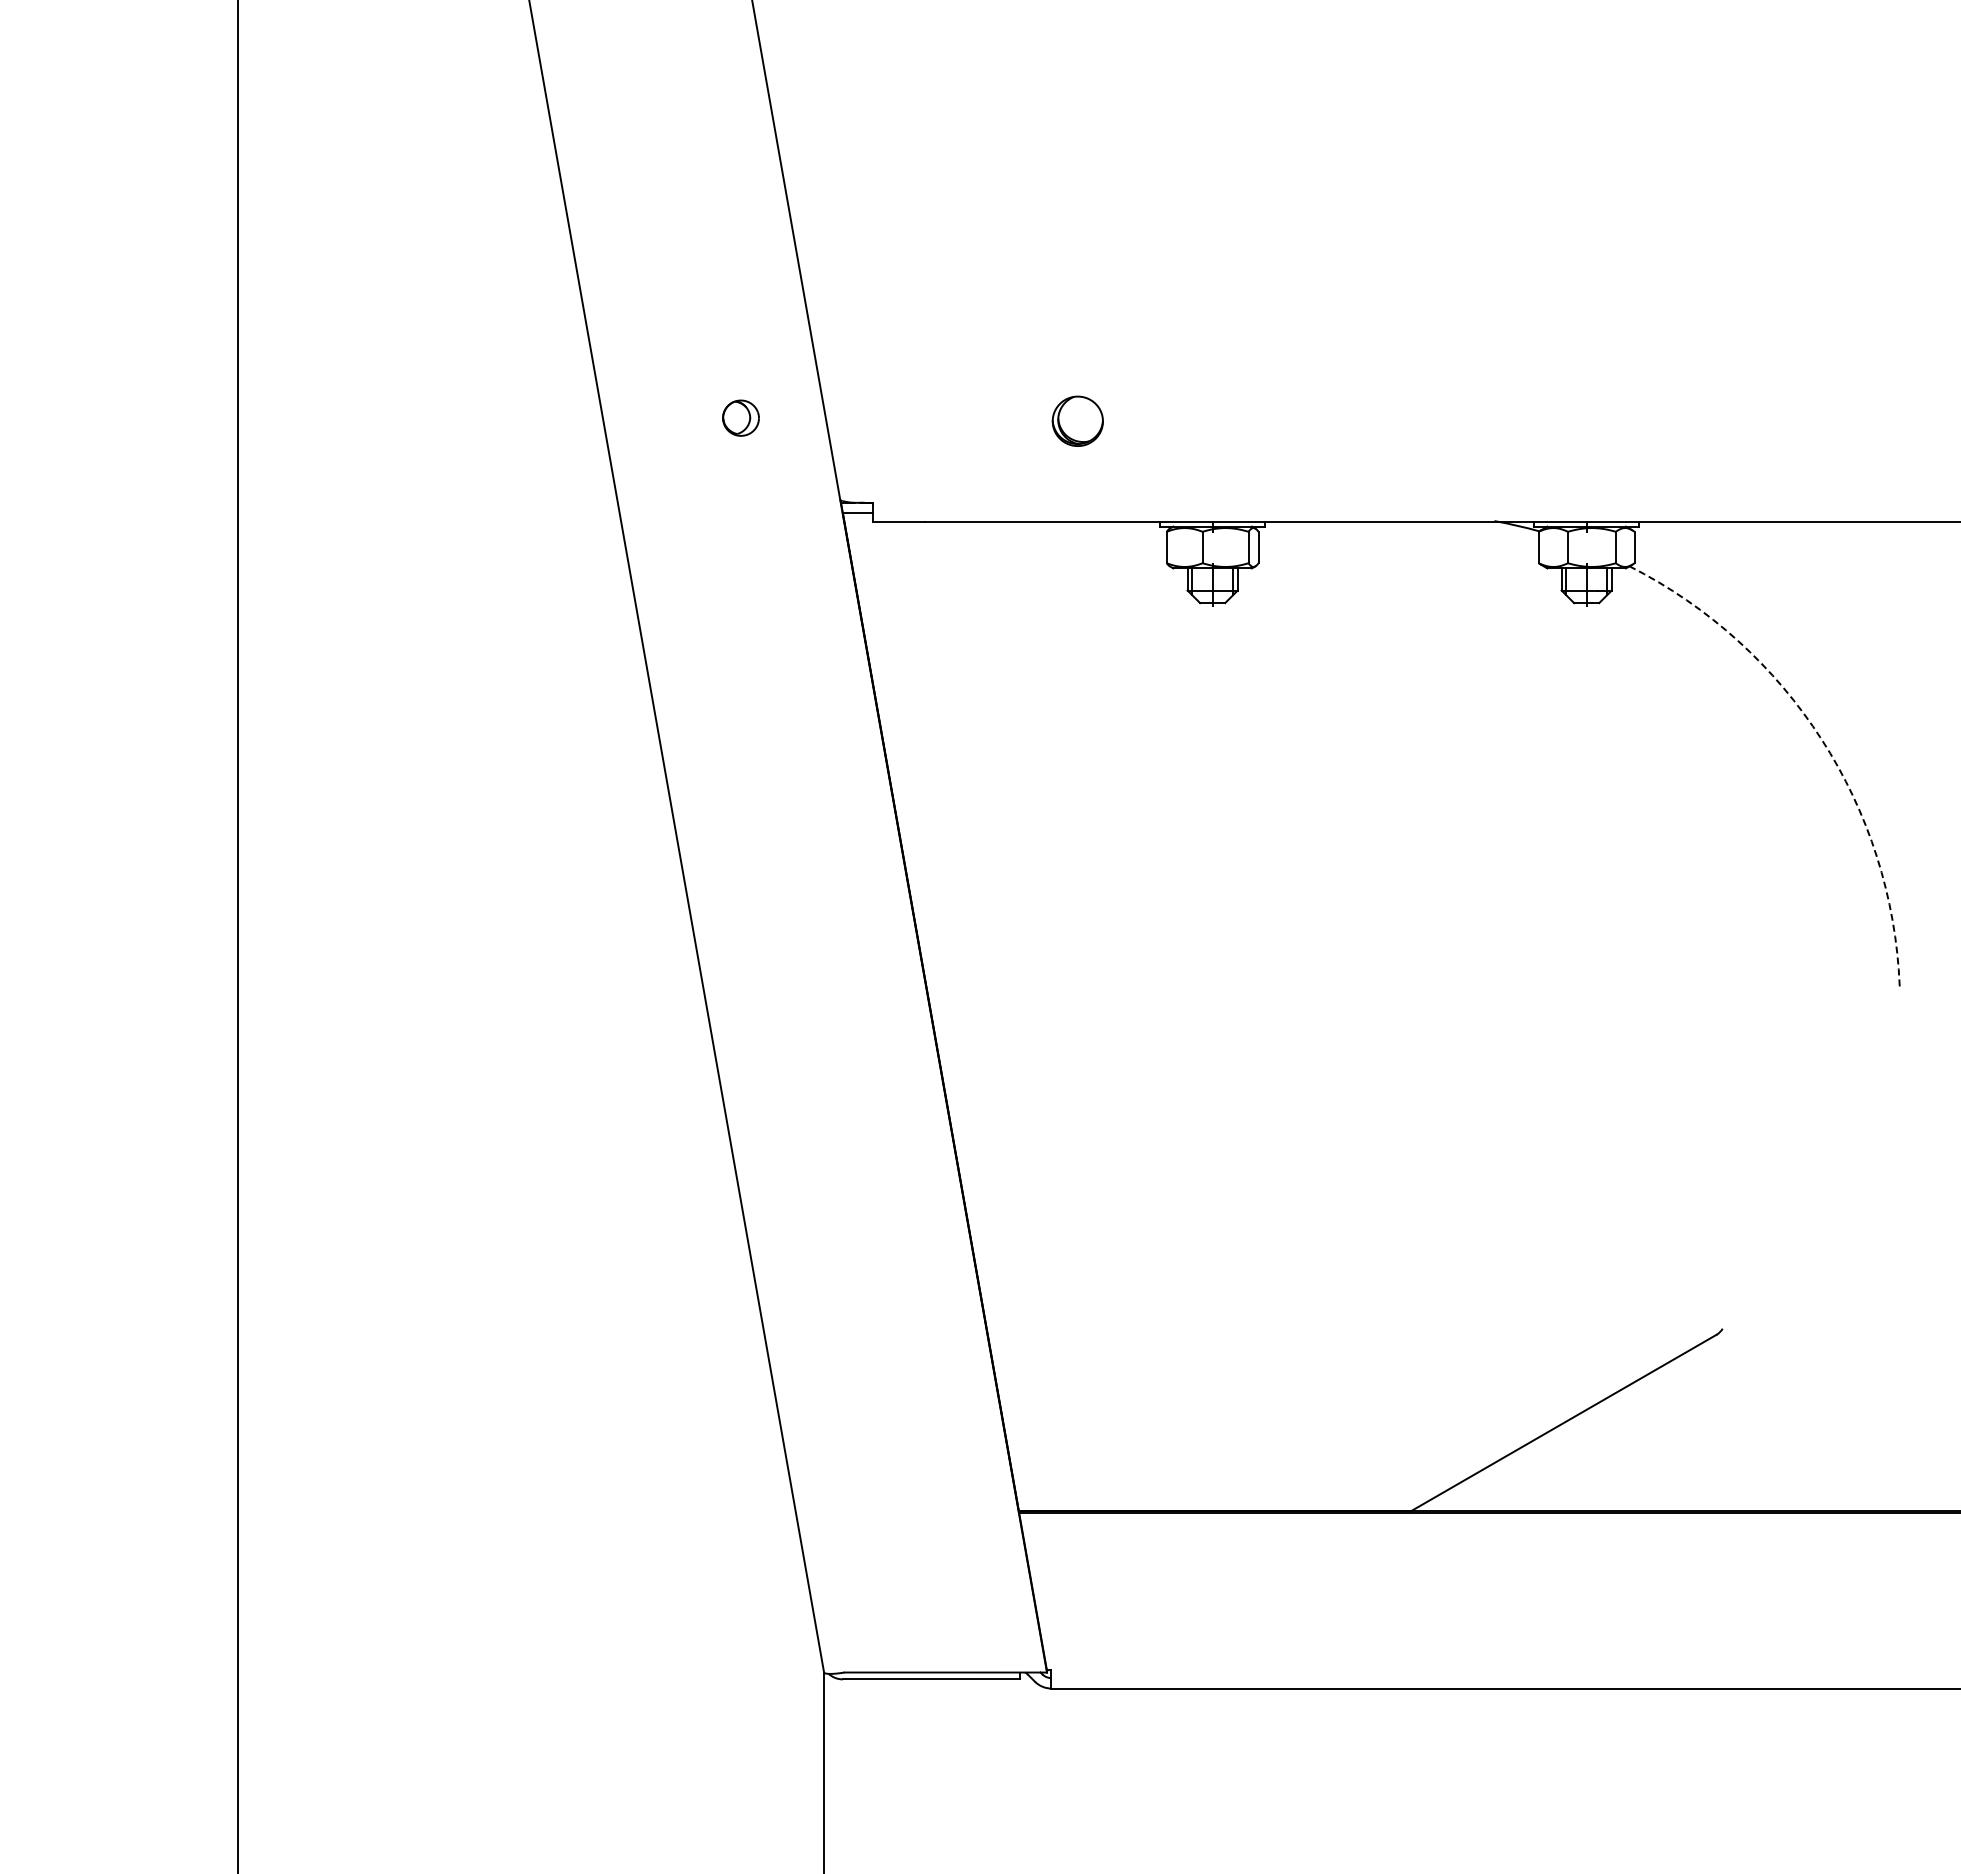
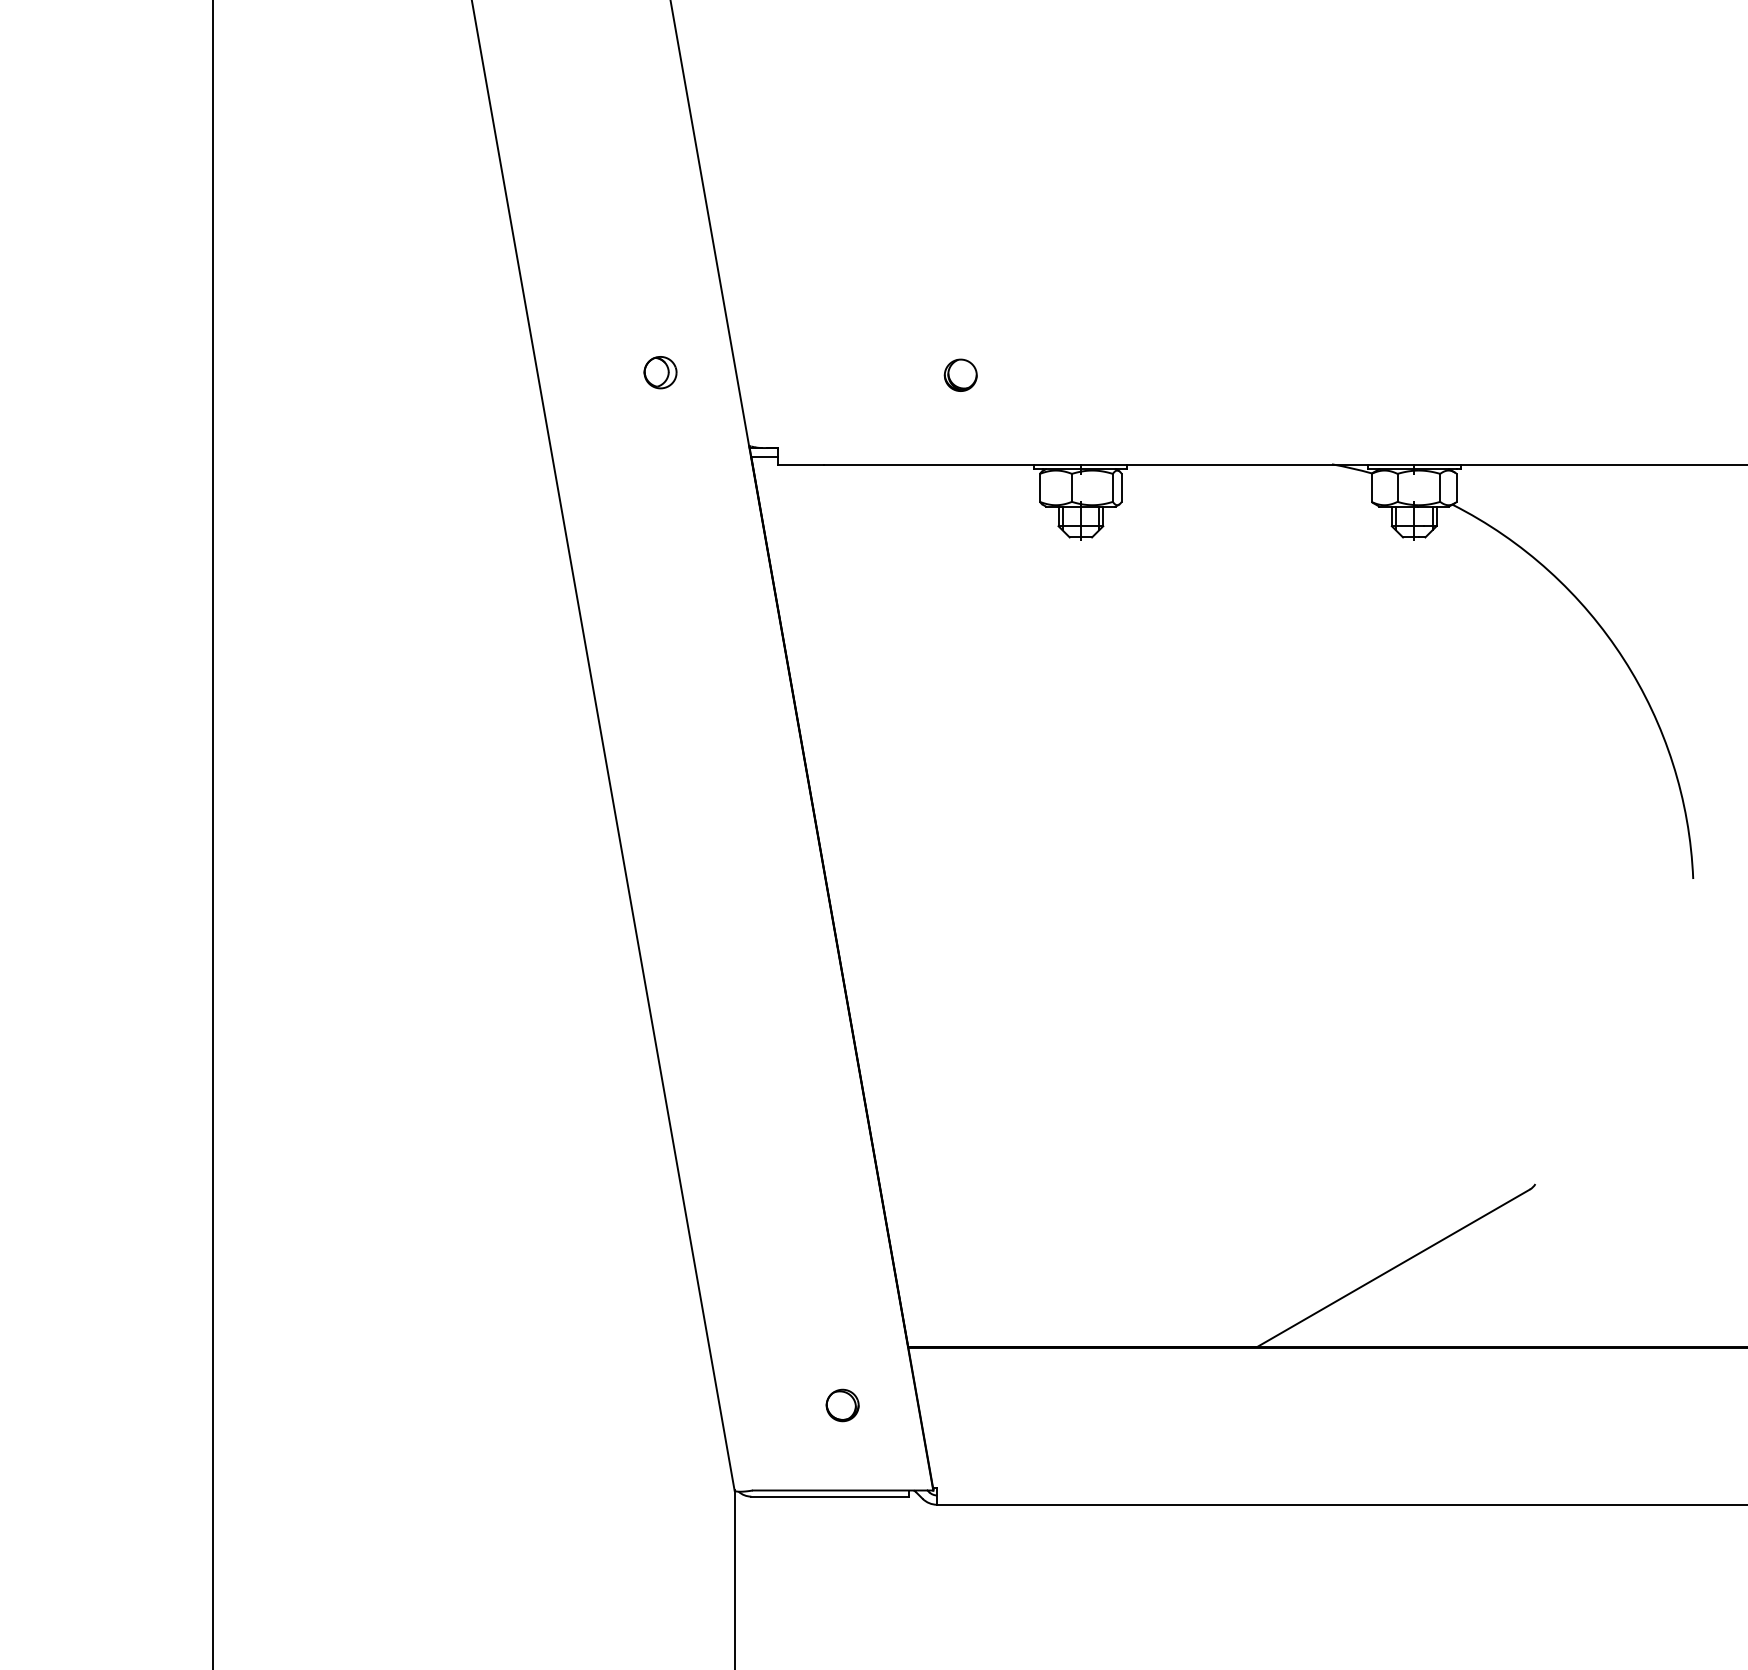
part: (1077, 420) -> (960, 374), size x0.71
arc: (1821, 739) -> (1623, 658), dashed -> solid
part: (945, 1576) -> (842, 1404), added

